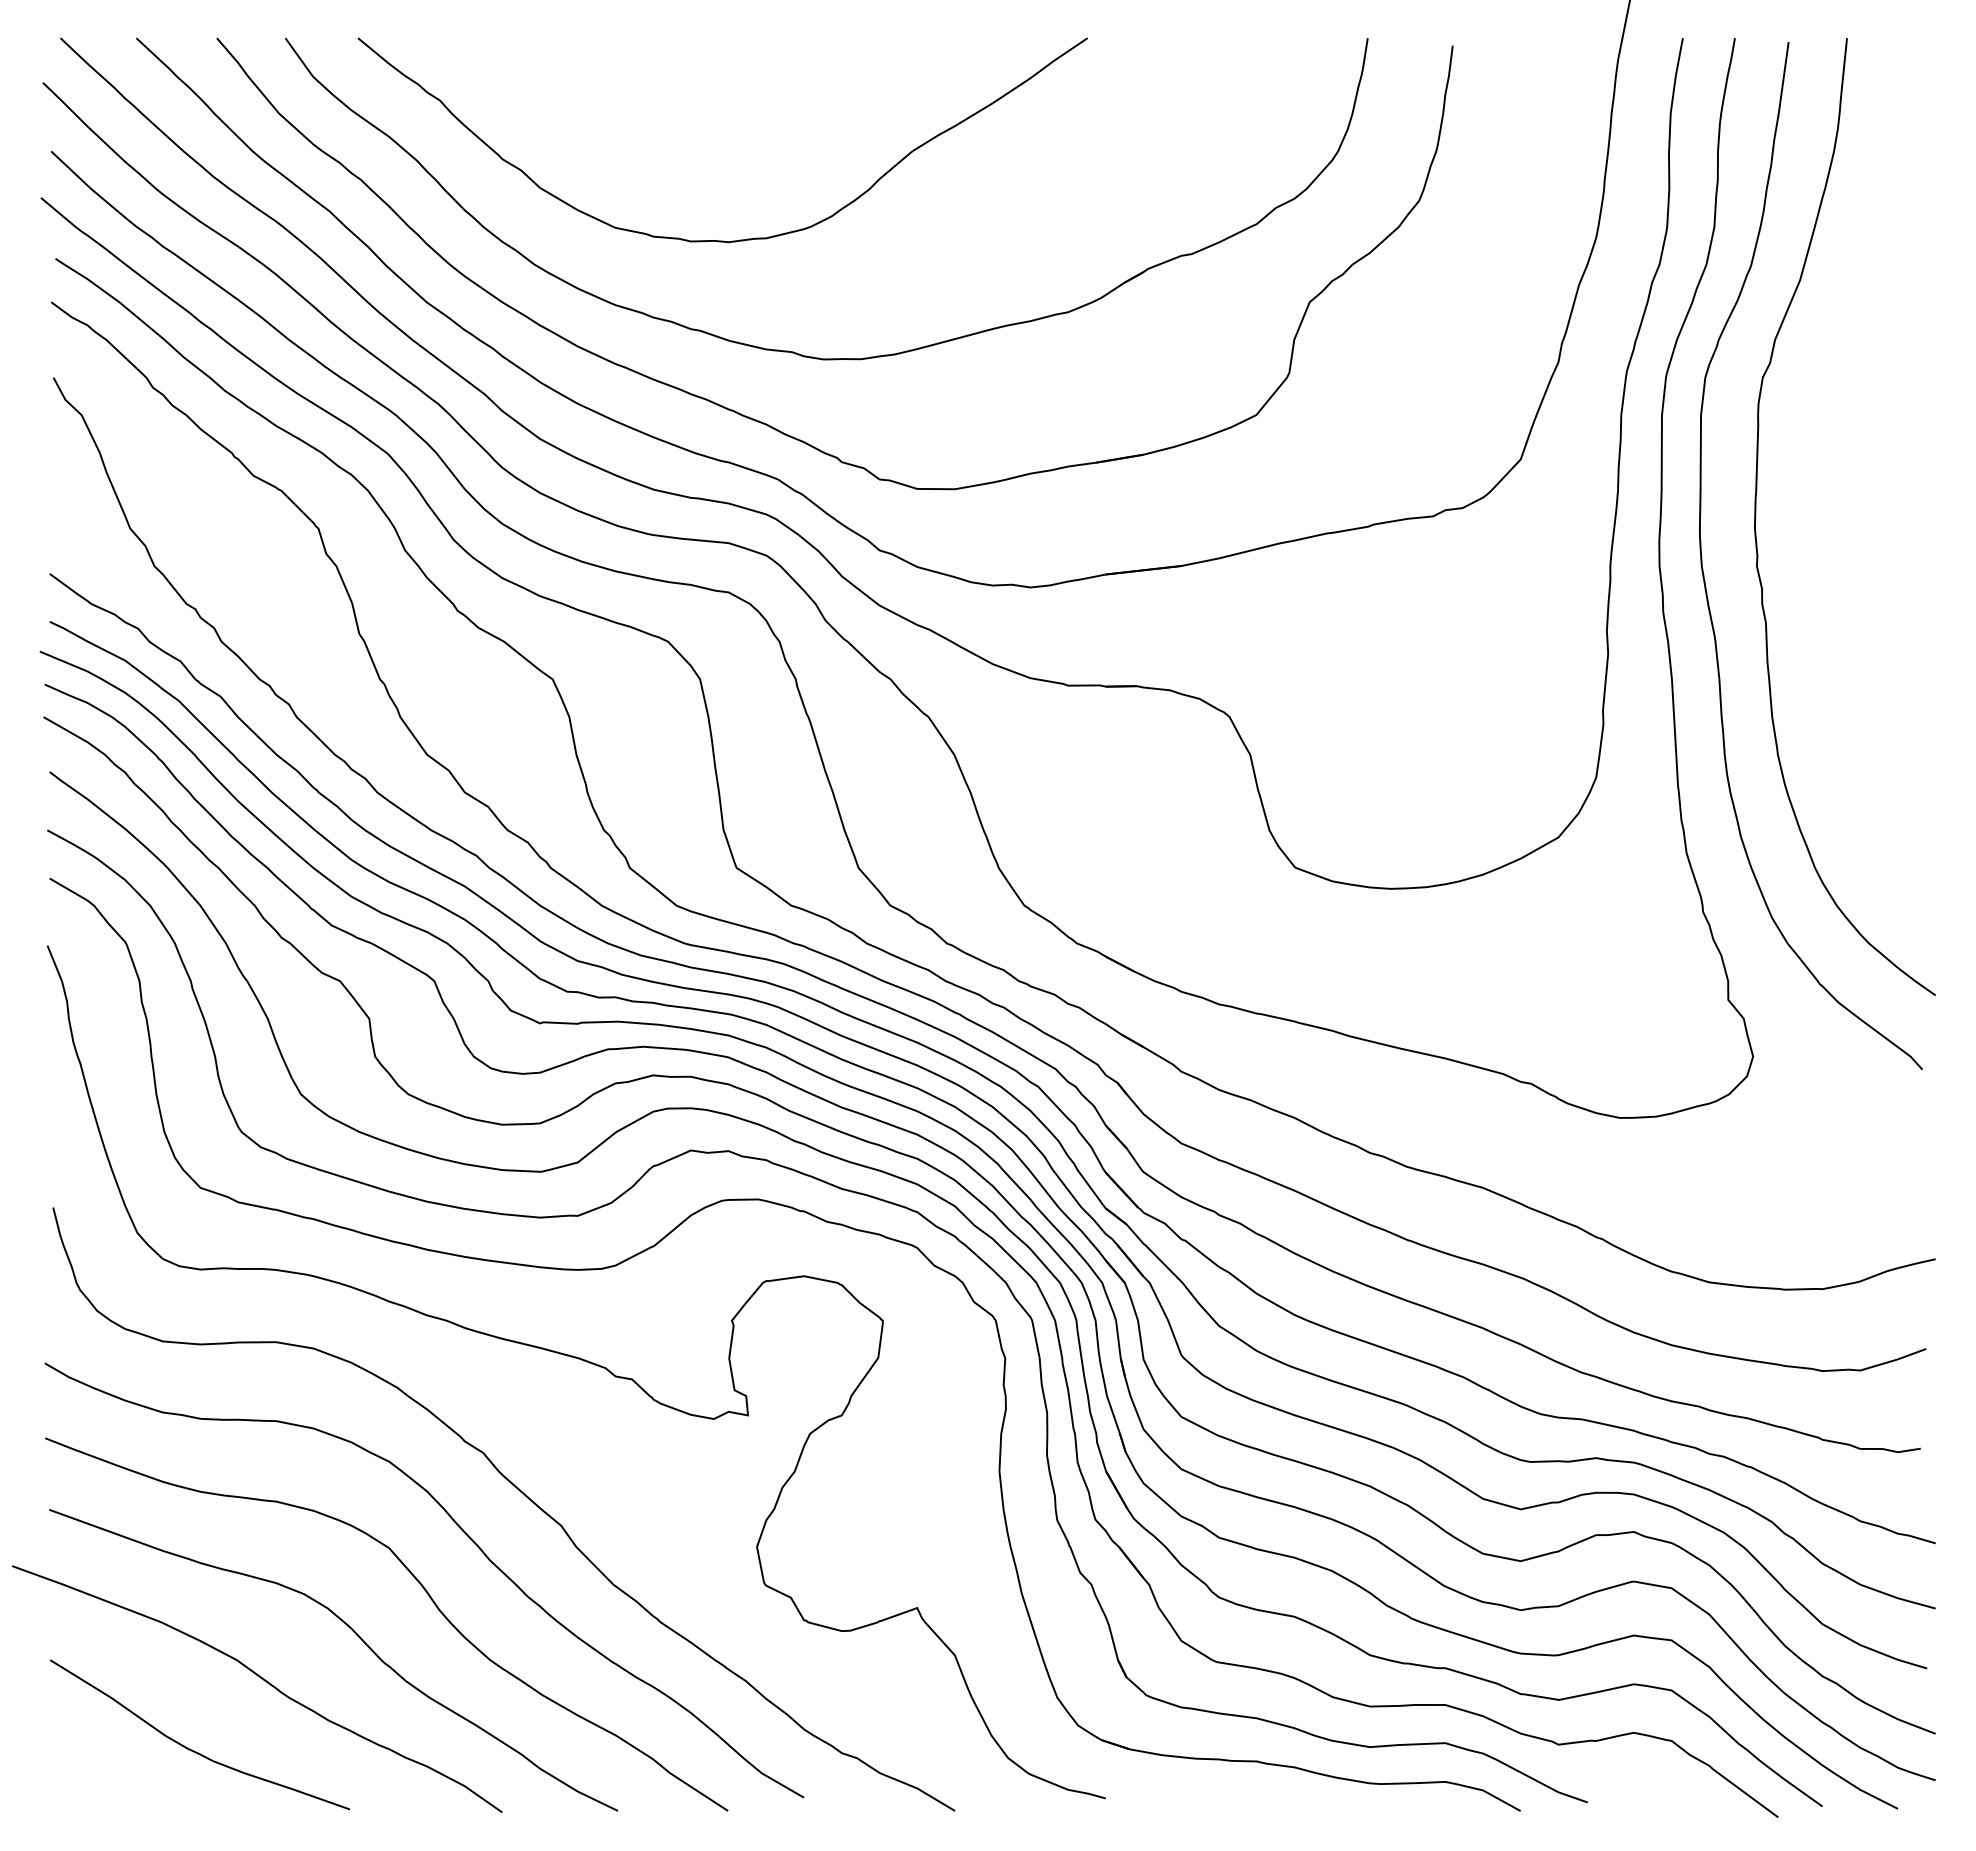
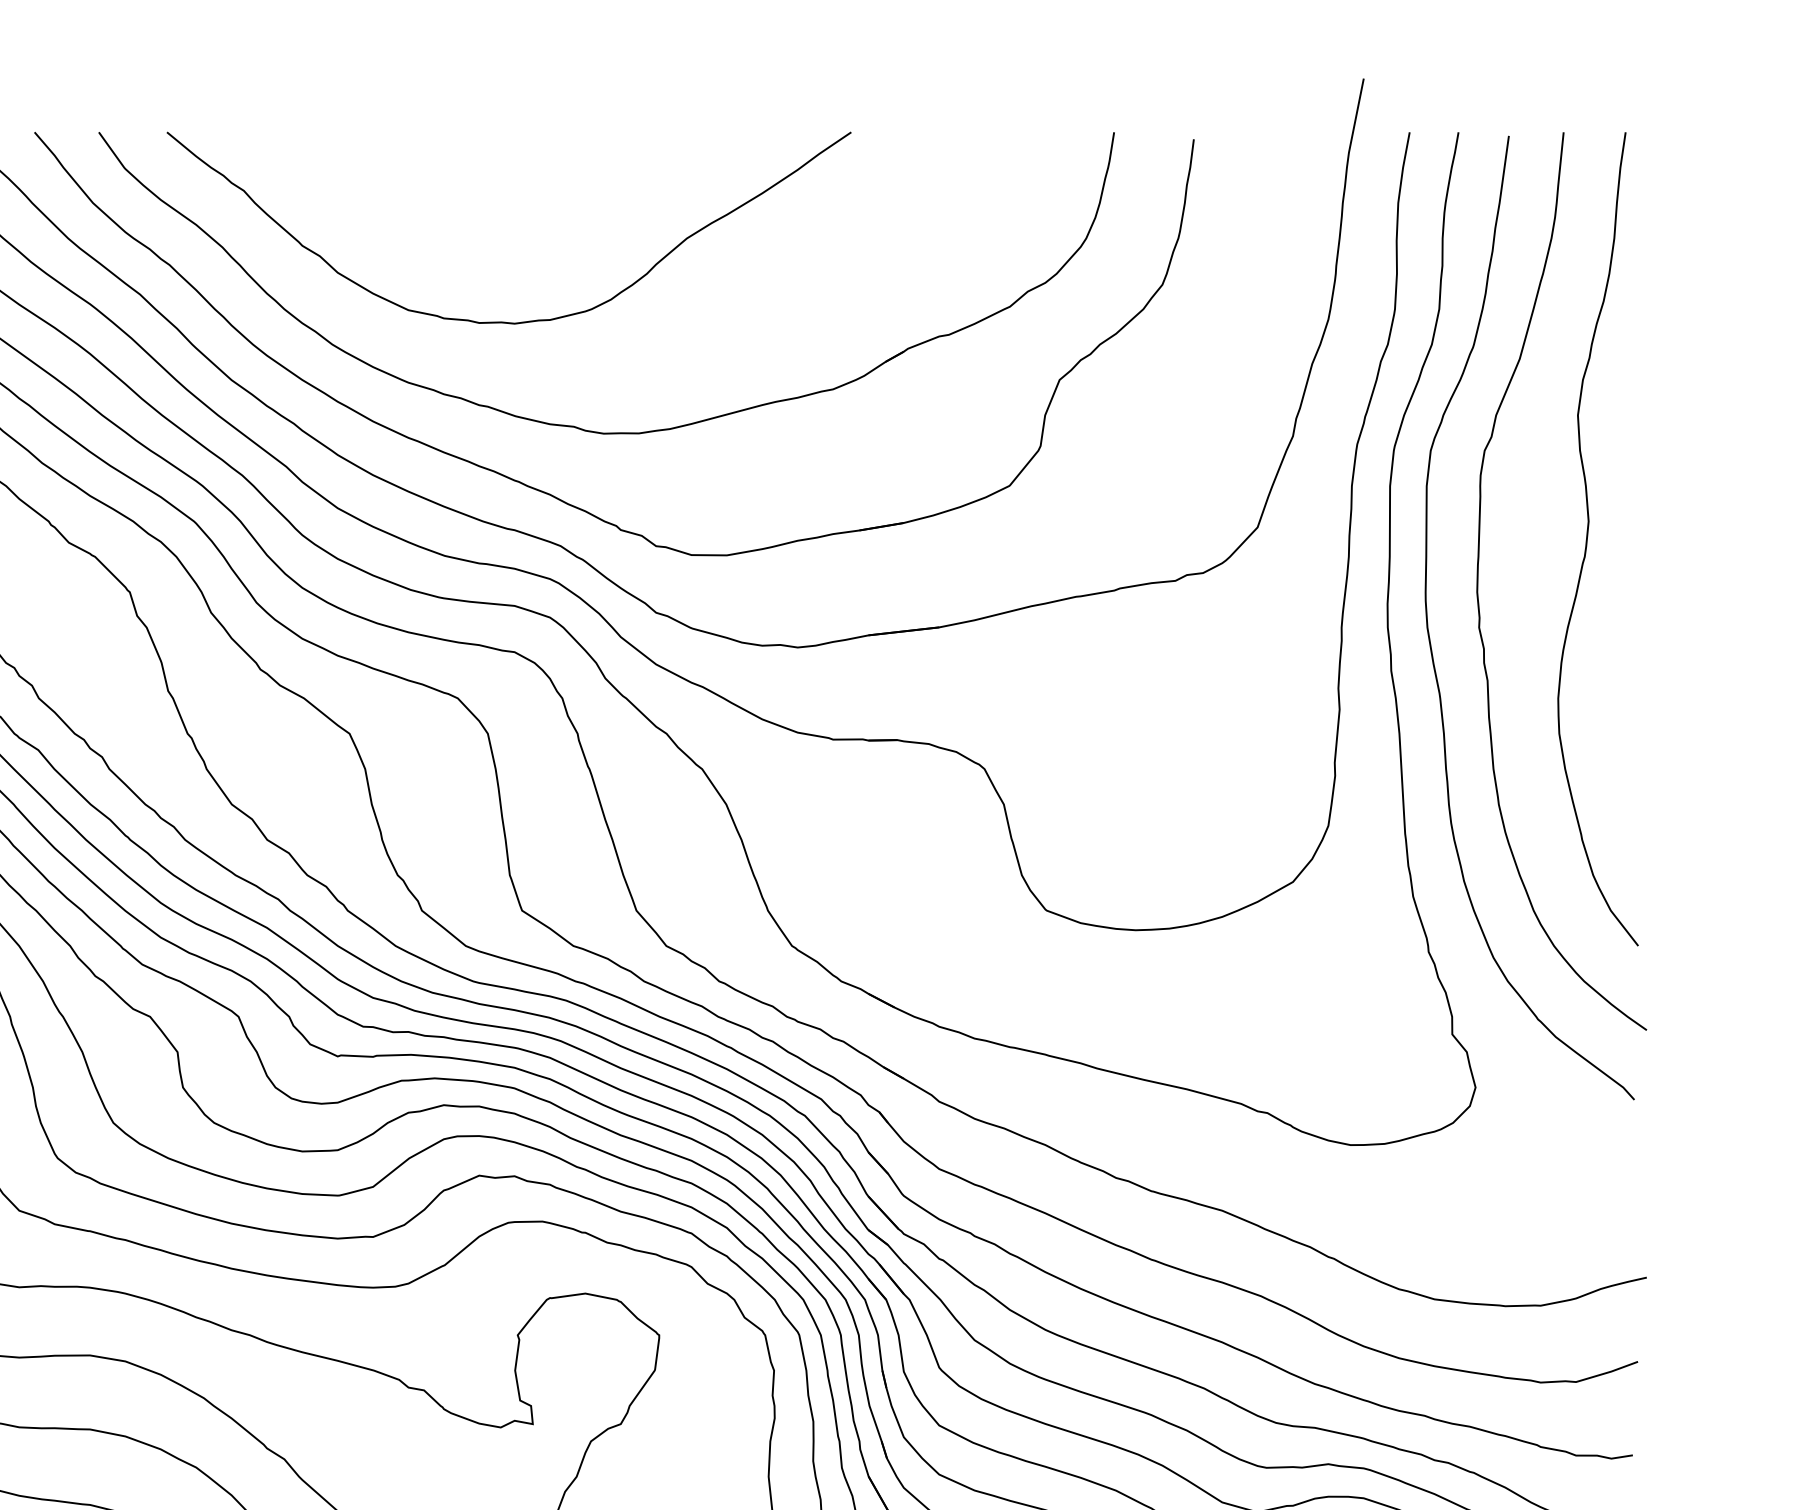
curve: (1873, 468) -> (1588, 535), added

